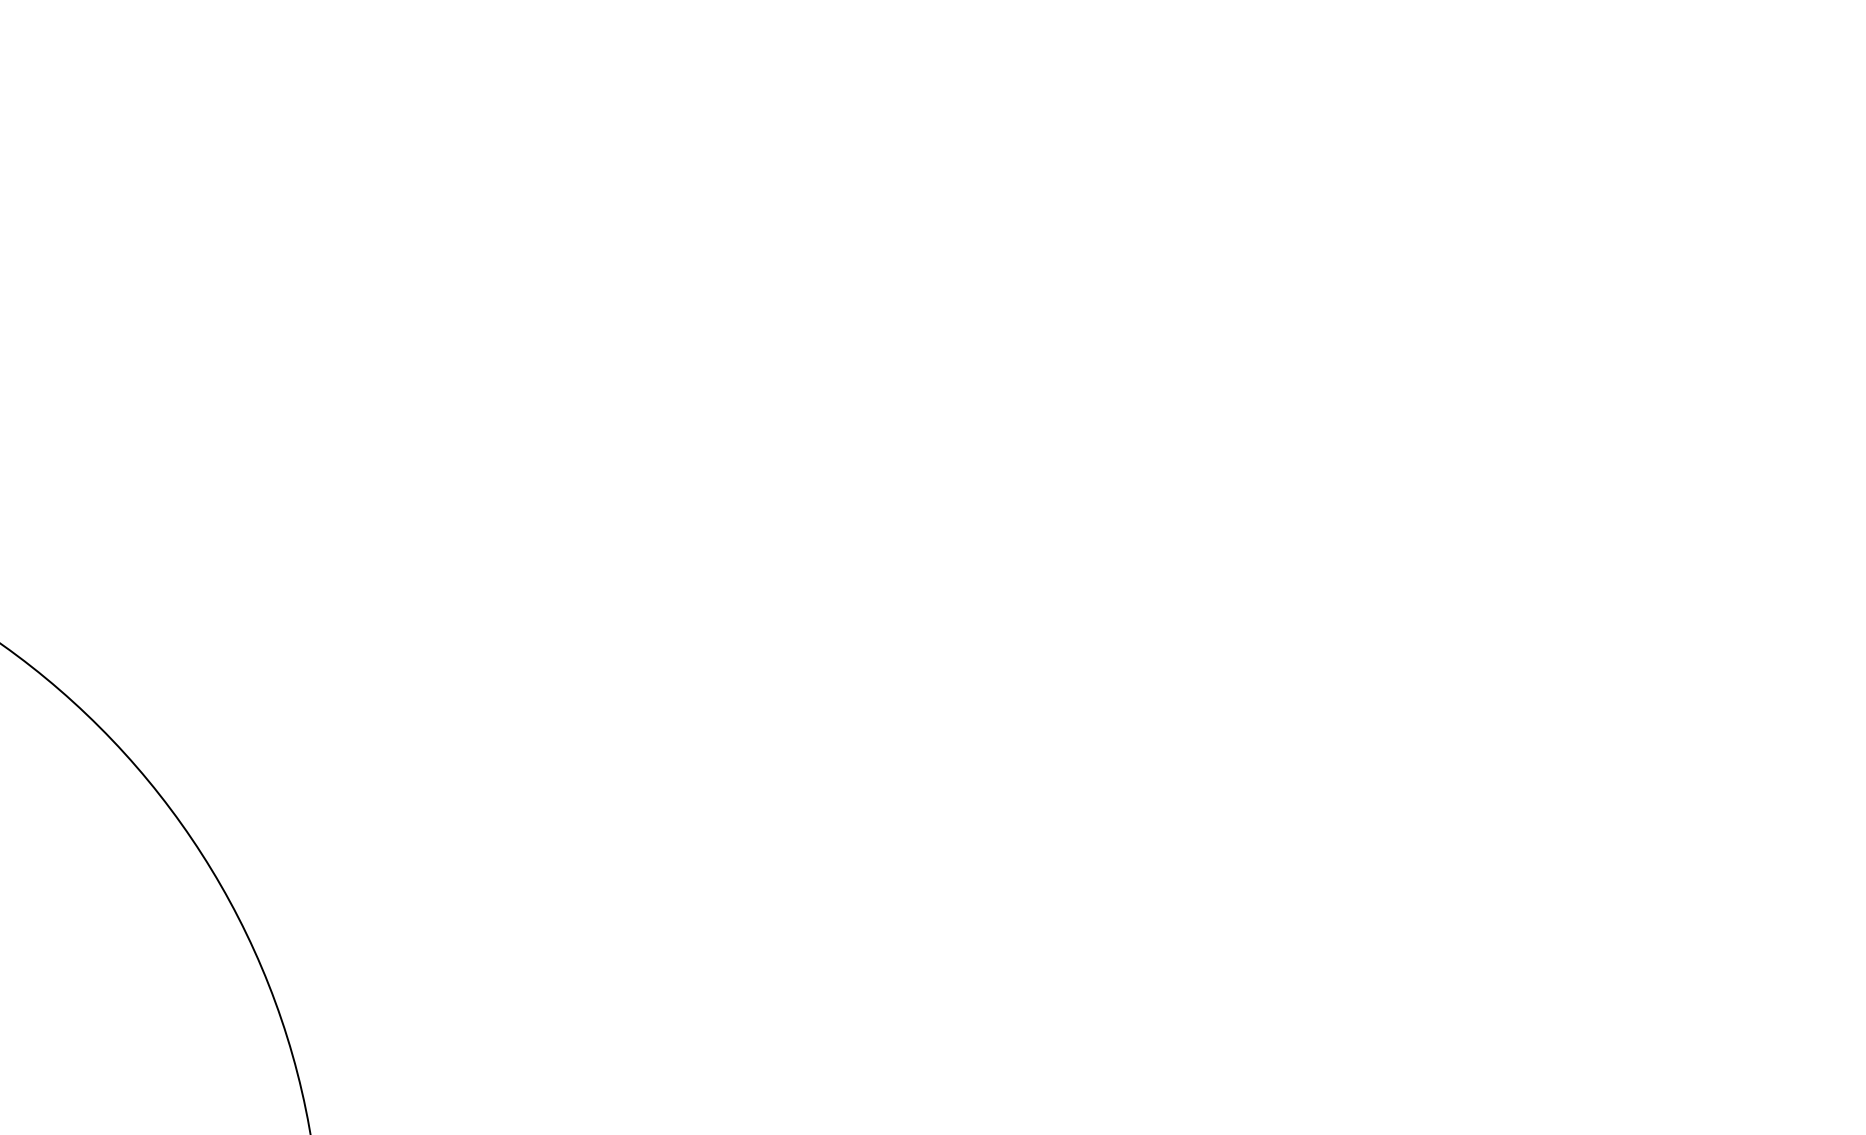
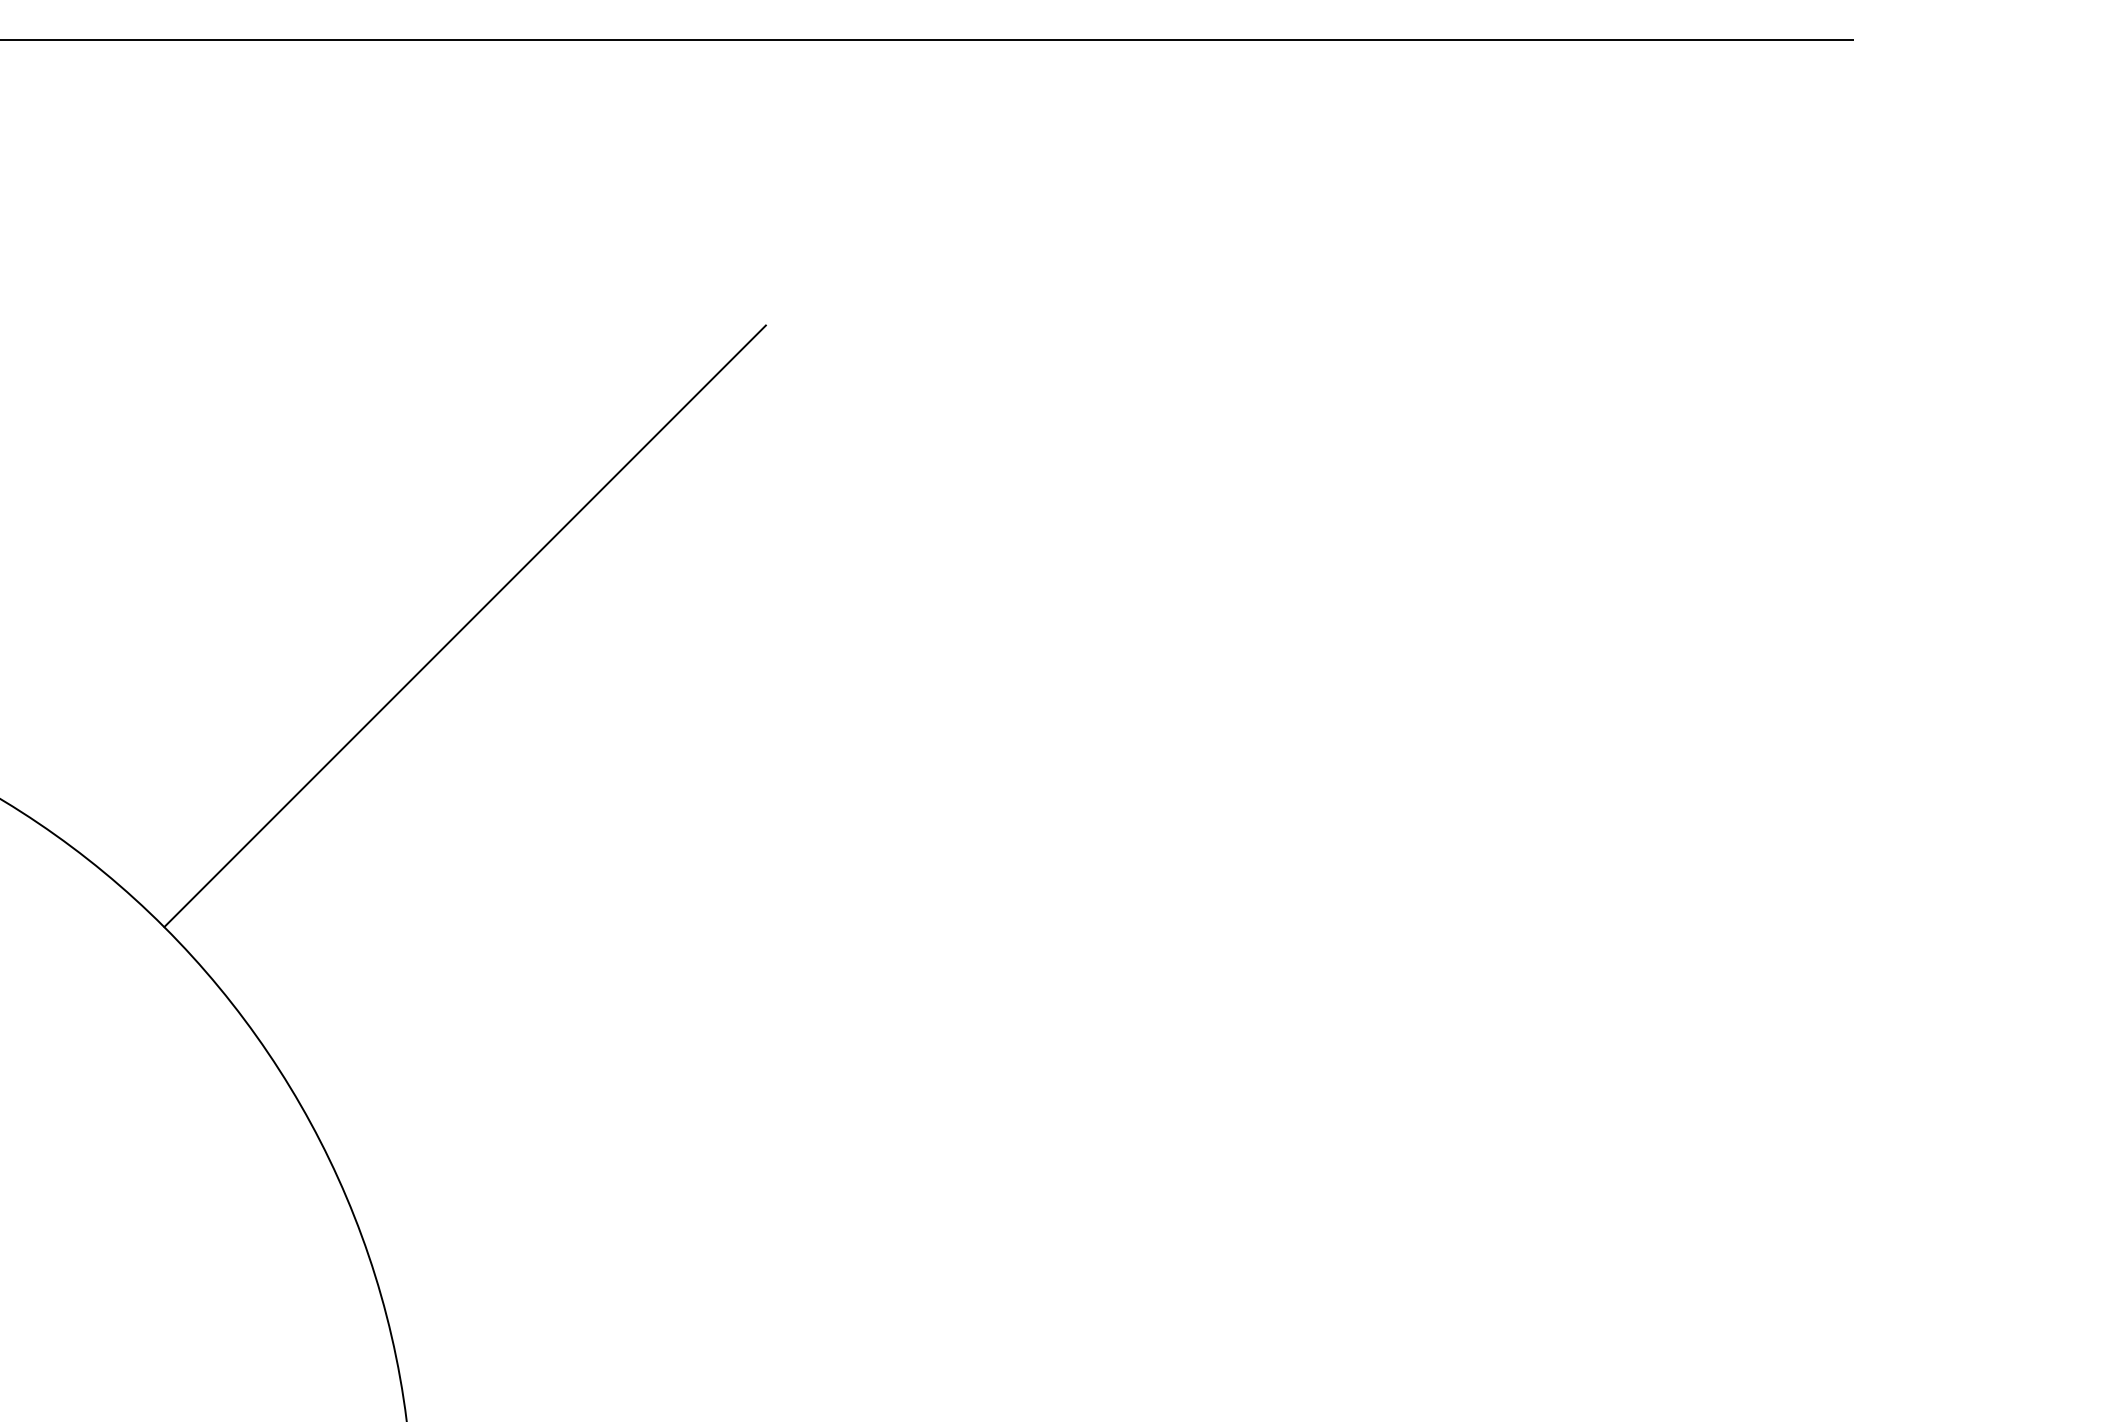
line: (366, 458) -> (464, 625), added

